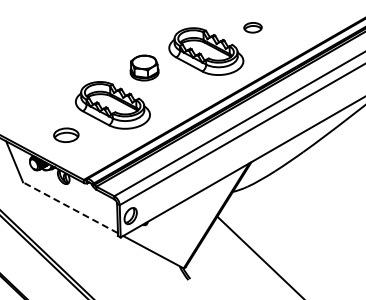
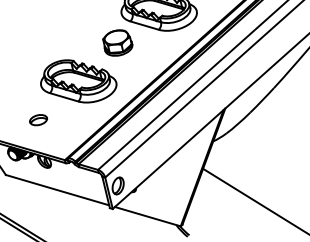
part: (144, 67) -> (117, 42), moved
part: (65, 135) -> (37, 120), size x0.71
line: (70, 207) -> (57, 189), dashed -> solid

